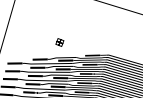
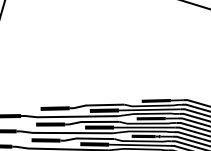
part: (59, 42) -> (92, 75), removed

